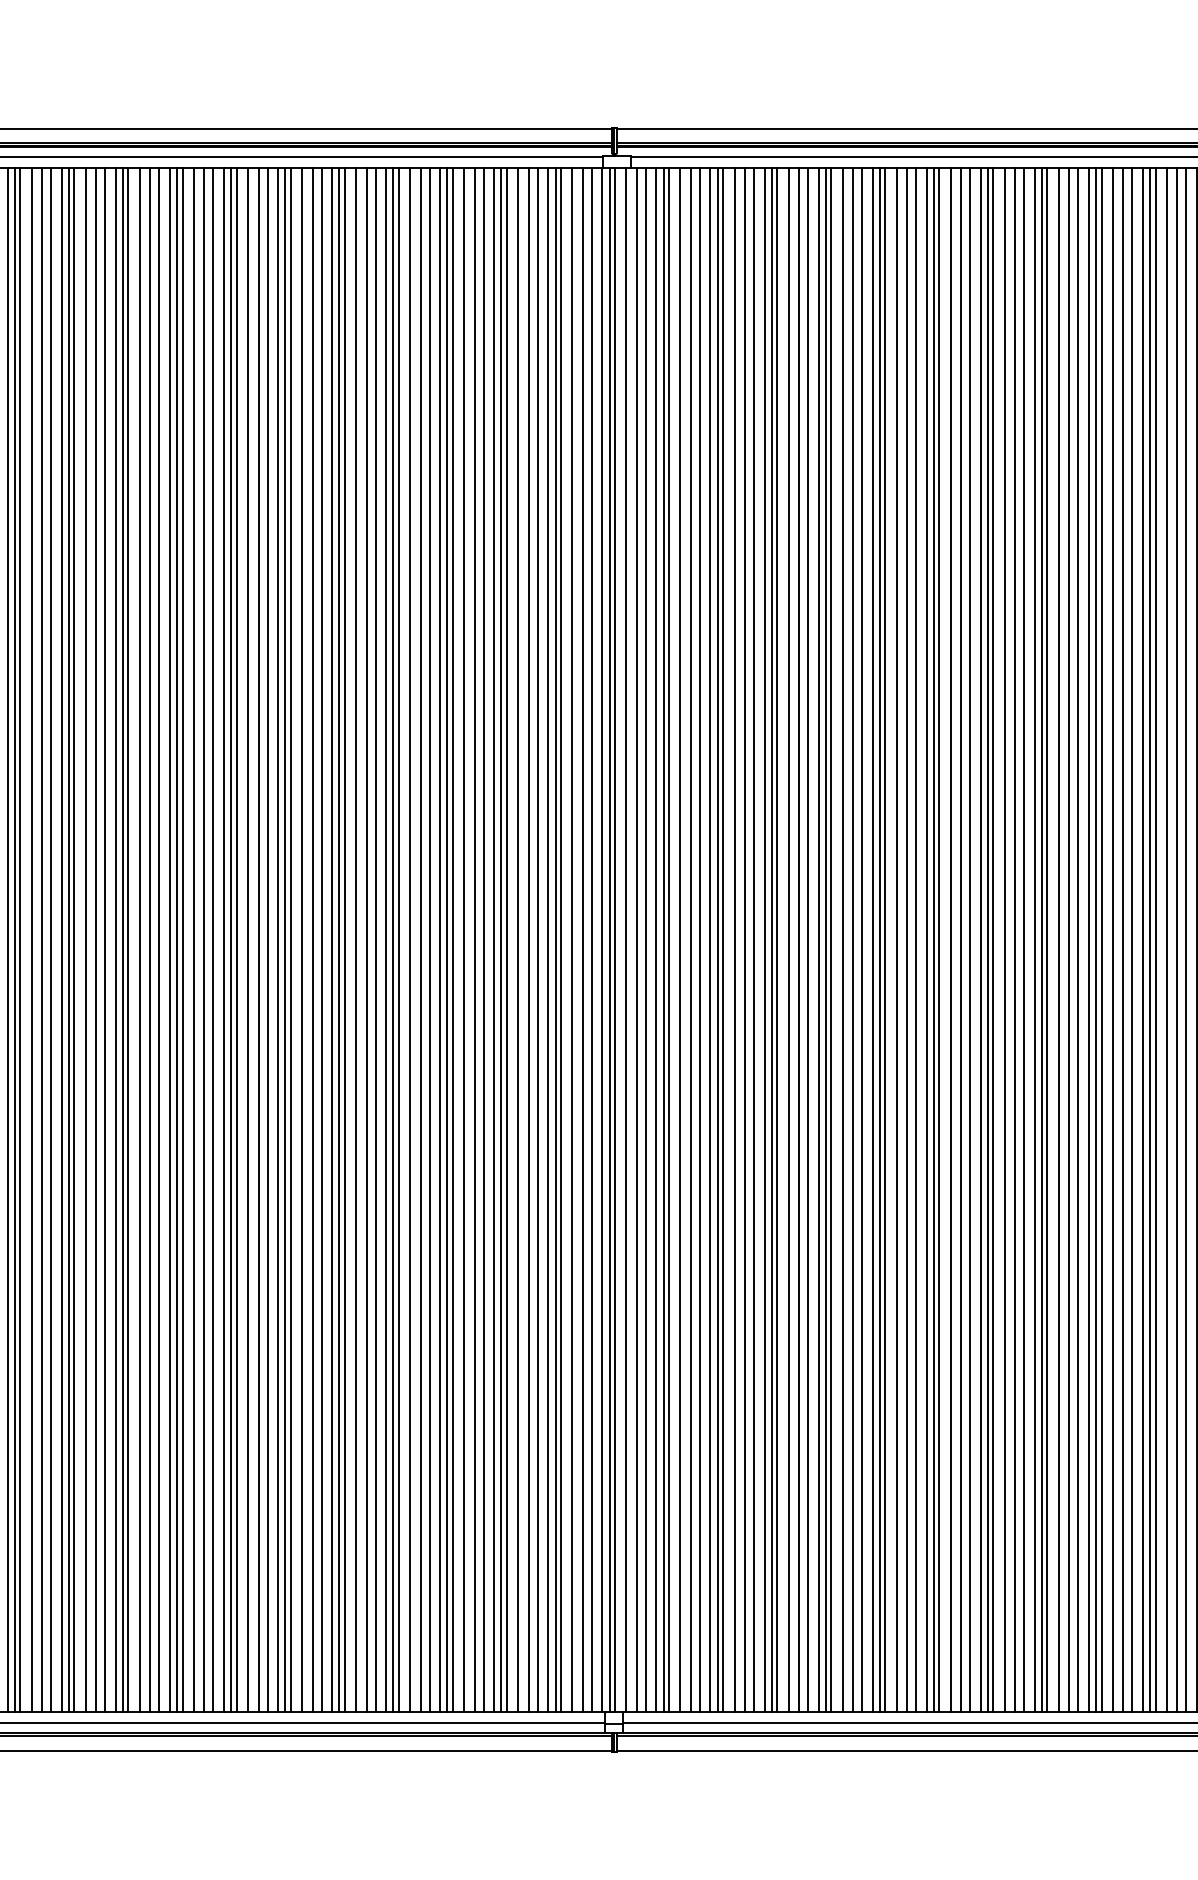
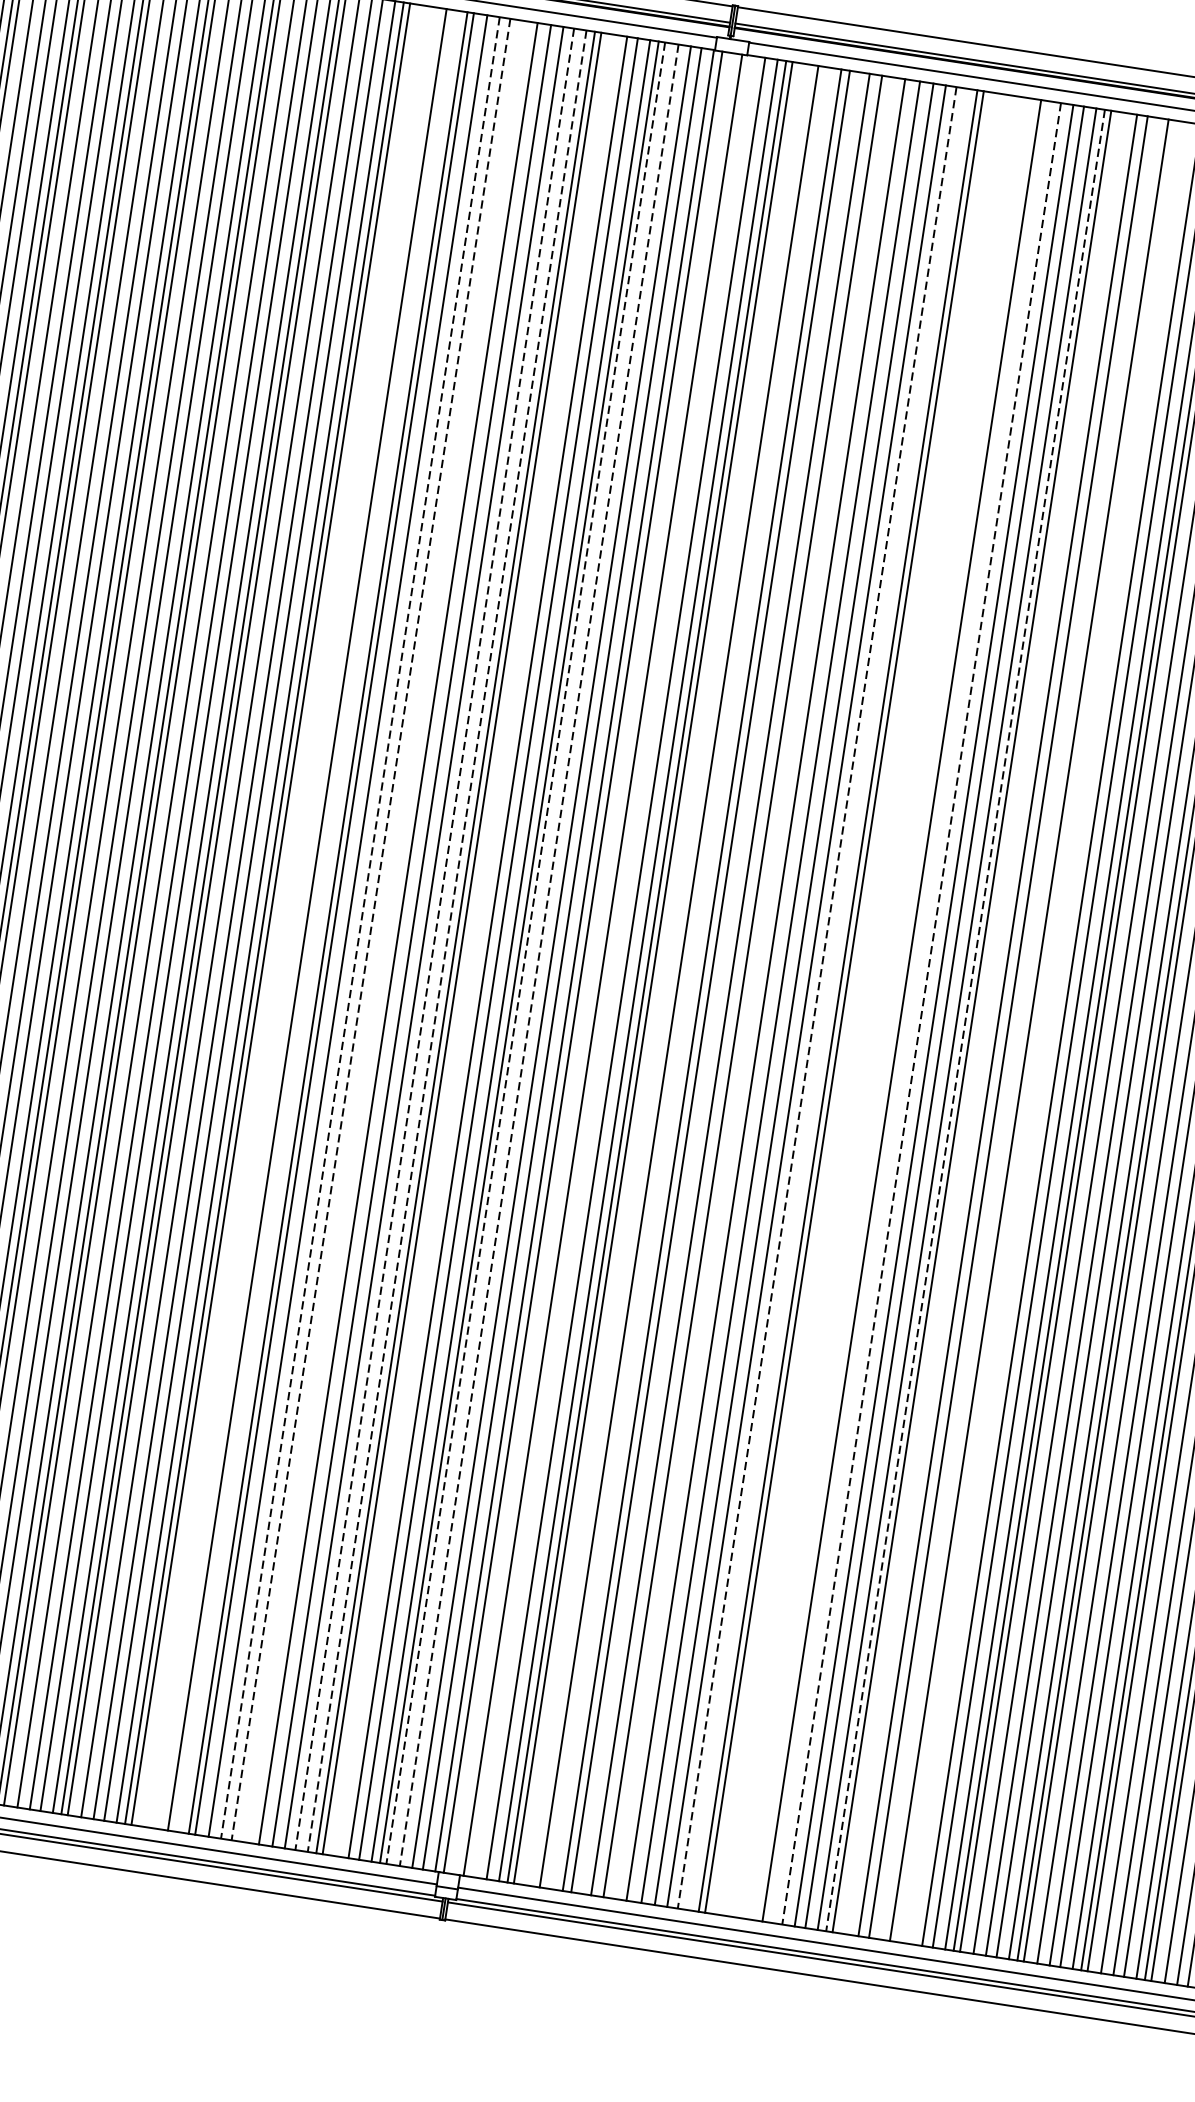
line: (356, 939) -> (284, 915), removed
line: (366, 939) -> (296, 917), removed
line: (386, 939) -> (320, 921), removed
line: (440, 939) -> (383, 930), removed
line: (447, 939) -> (392, 932), removed
line: (518, 939) -> (475, 944), removed
line: (614, 939) -> (589, 962), removed
line: (636, 939) -> (614, 966), removed
line: (680, 939) -> (666, 974), removed
line: (699, 939) -> (689, 977), removed
line: (723, 939) -> (717, 981), removed
line: (754, 939) -> (754, 987), removed
line: (771, 939) -> (774, 990), removed
line: (818, 939) -> (829, 999), removed
line: (842, 939) -> (857, 1003), removed
line: (853, 939) -> (870, 1005), removed
line: (862, 939) -> (881, 1007), removed
line: (872, 939) -> (893, 1008), removed
line: (885, 939) -> (908, 1011), removed
line: (950, 939) -> (985, 1022), removed
line: (980, 939) -> (1020, 1028), removed
line: (993, 939) -> (1035, 1030), removed
line: (1004, 939) -> (1048, 1032), removed
line: (420, 940) -> (360, 928), solid -> dashed
line: (429, 940) -> (370, 930), solid -> dashed
line: (483, 940) -> (434, 939), solid -> dashed
line: (494, 940) -> (447, 941), solid -> dashed
line: (560, 940) -> (525, 953), solid -> dashed
line: (572, 940) -> (539, 955), solid -> dashed
line: (808, 940) -> (817, 998), solid -> dashed
line: (896, 940) -> (921, 1014), solid -> dashed
line: (933, 940) -> (964, 1021), solid -> dashed

